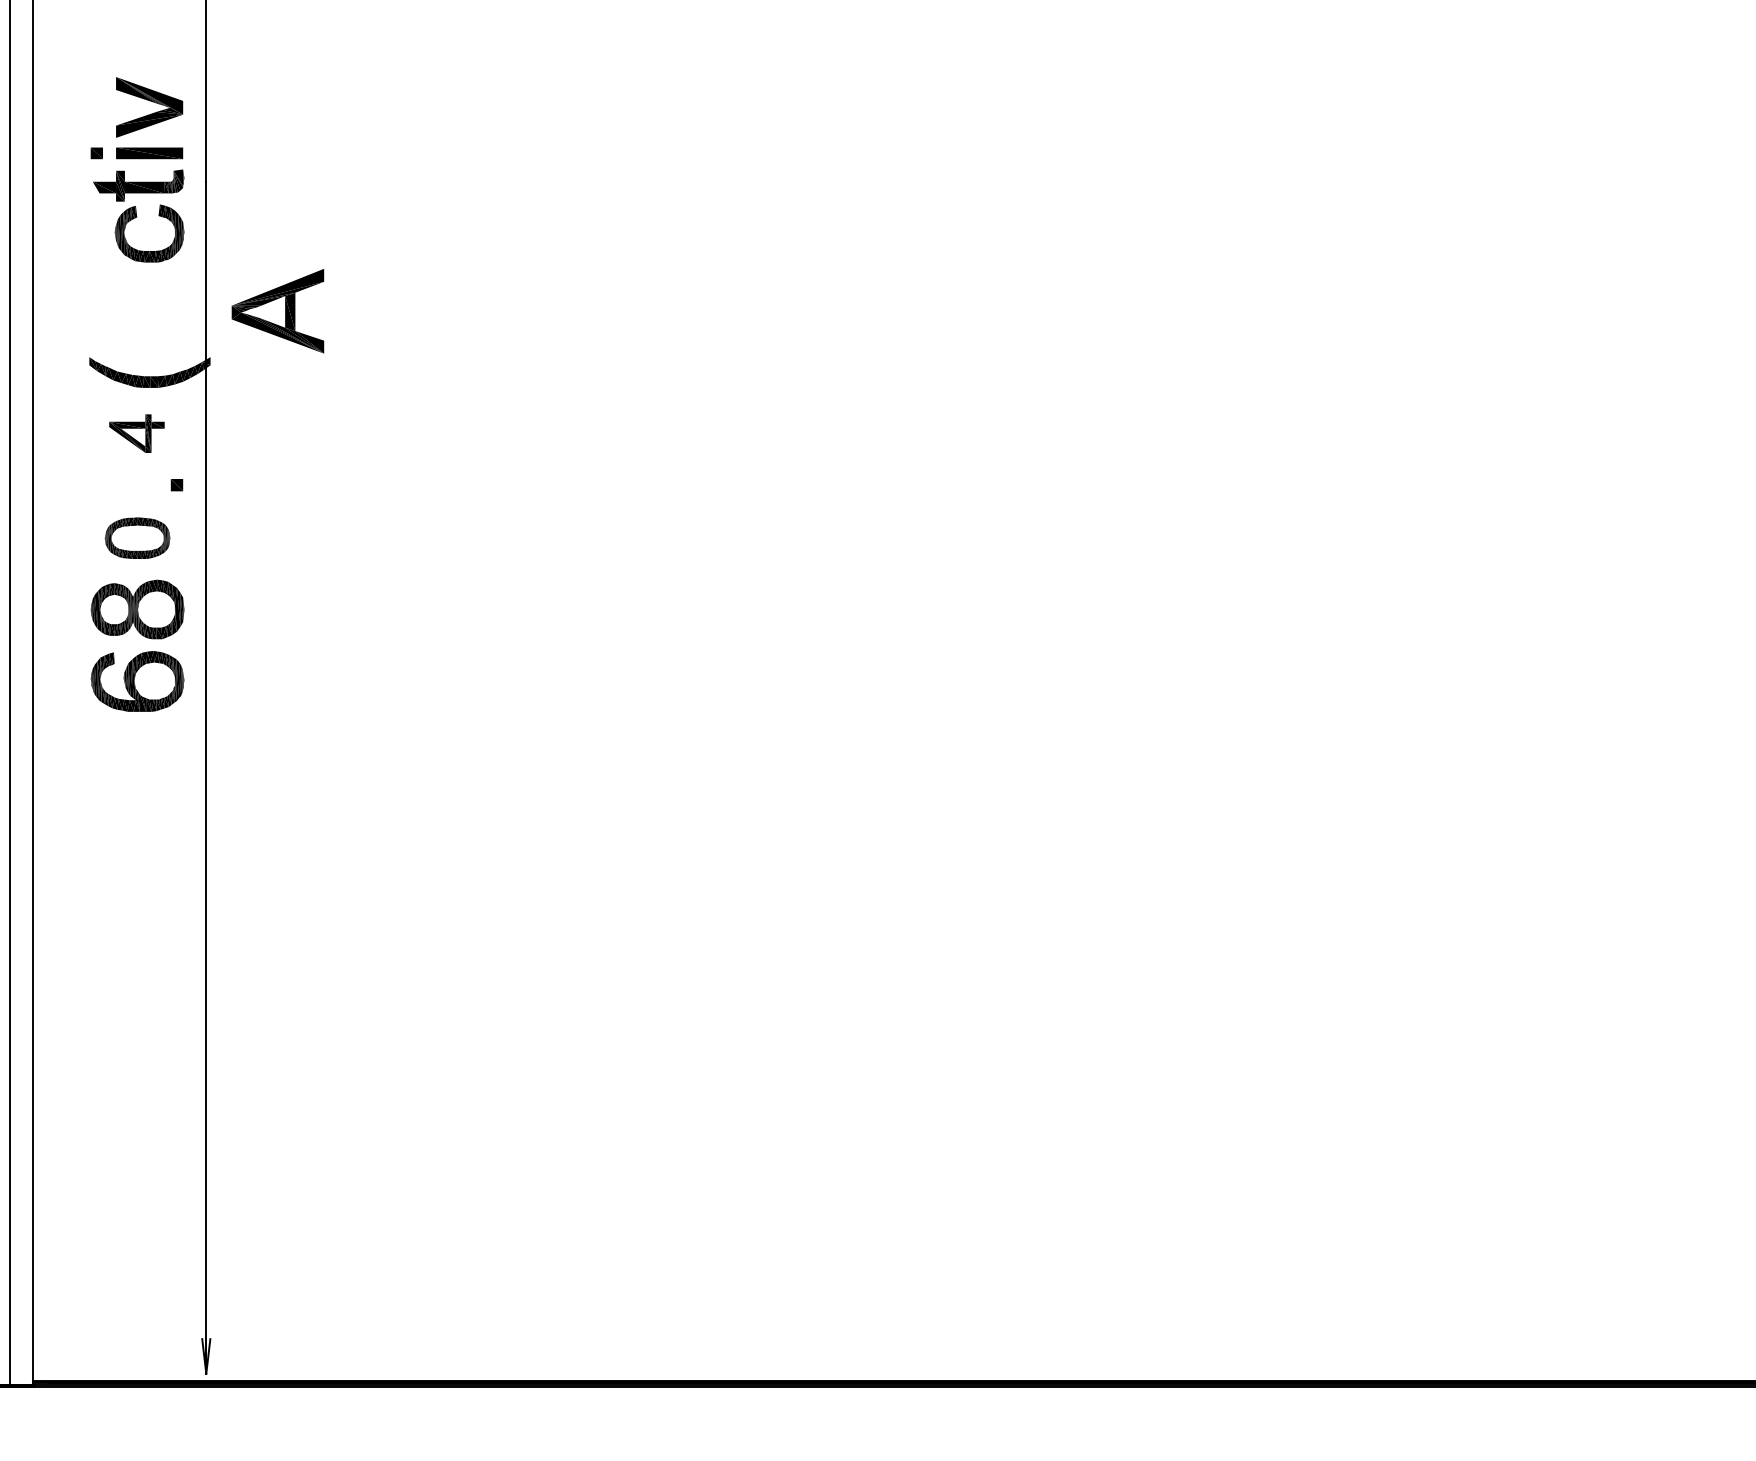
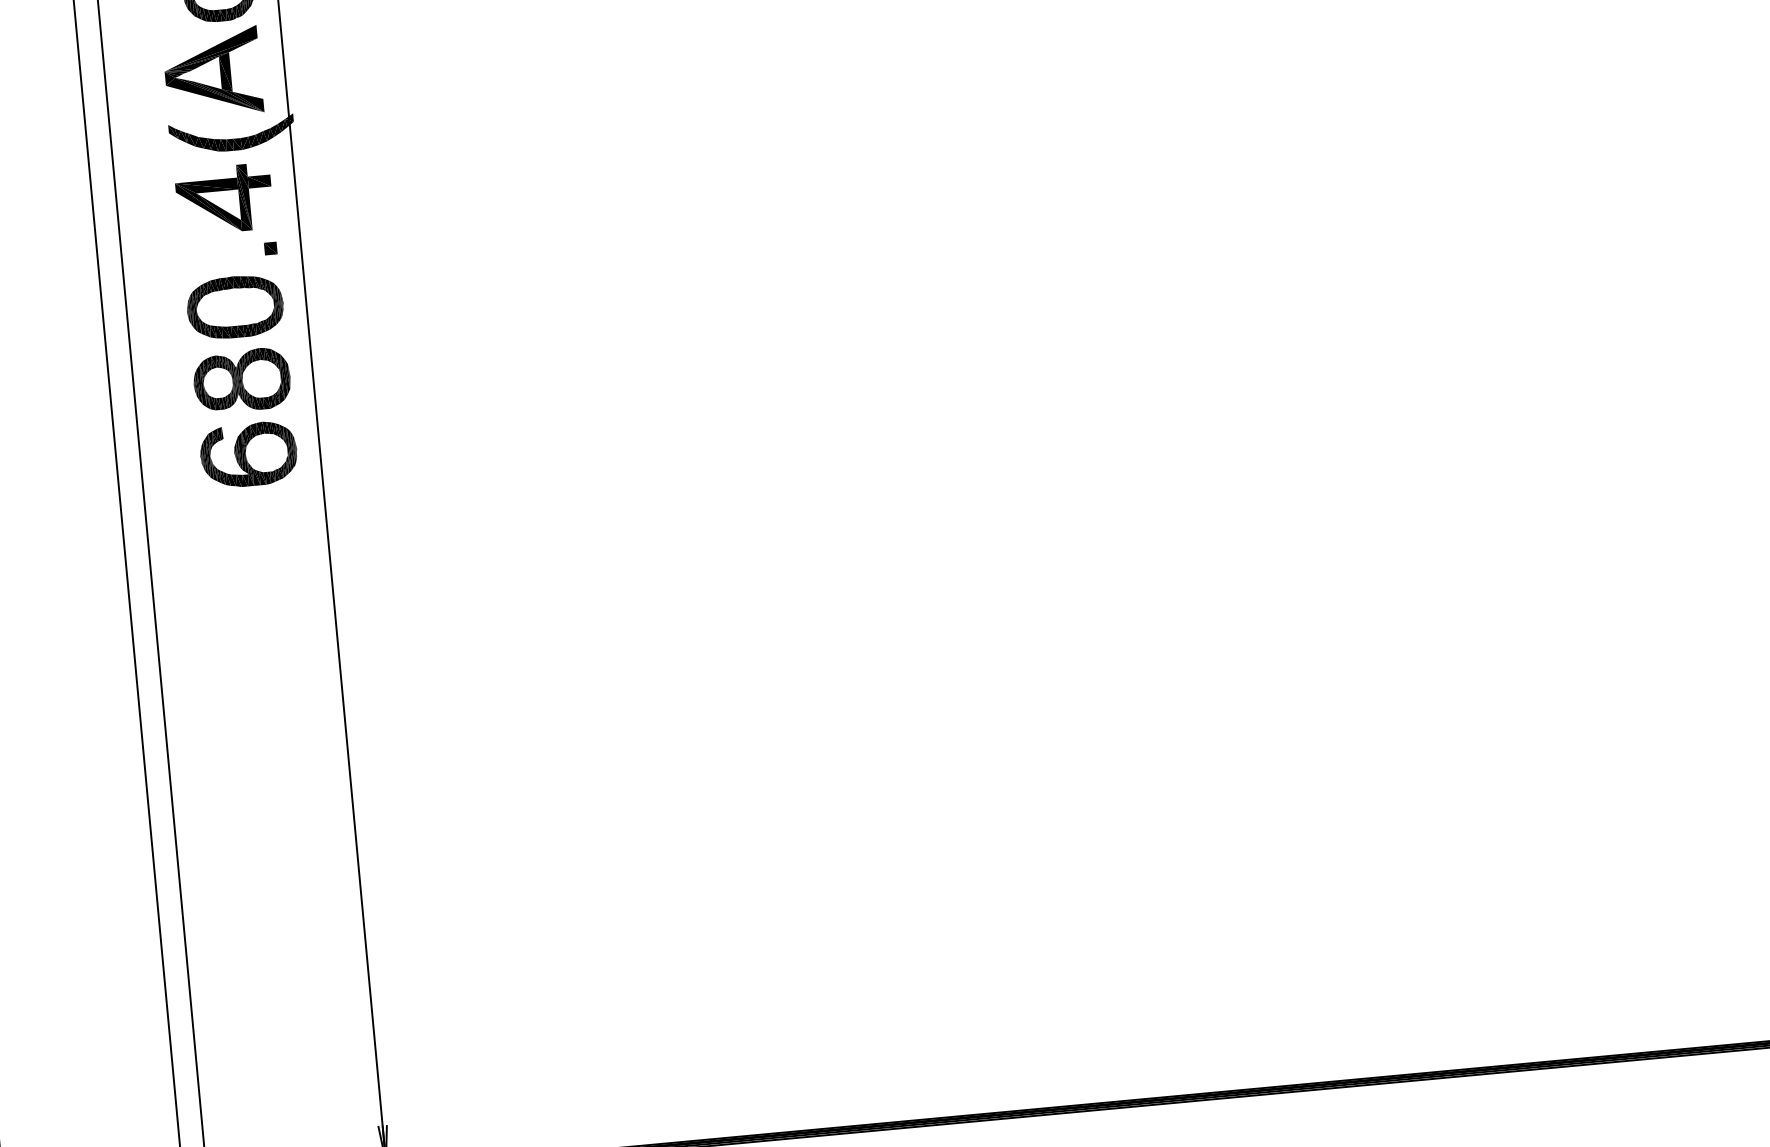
part: (277, 311) -> (212, 73), moved
part: (136, 433) -> (224, 199), size x1.67
part: (137, 537) -> (235, 306), size x1.43

